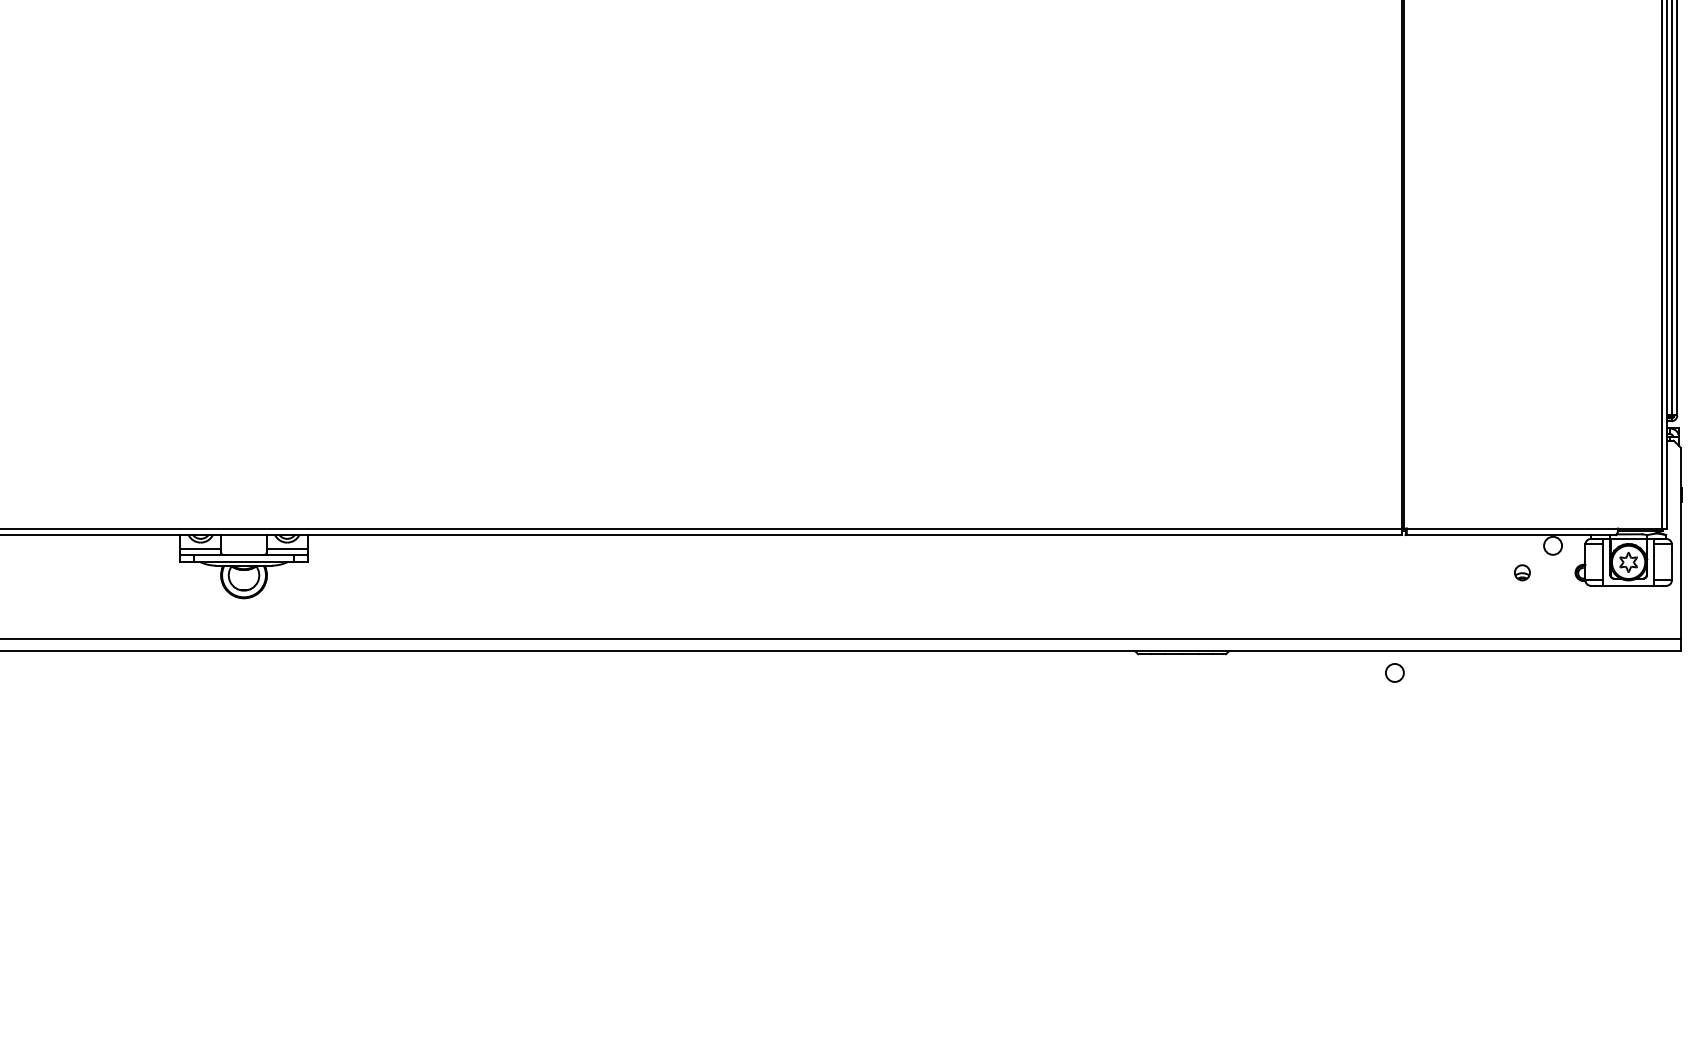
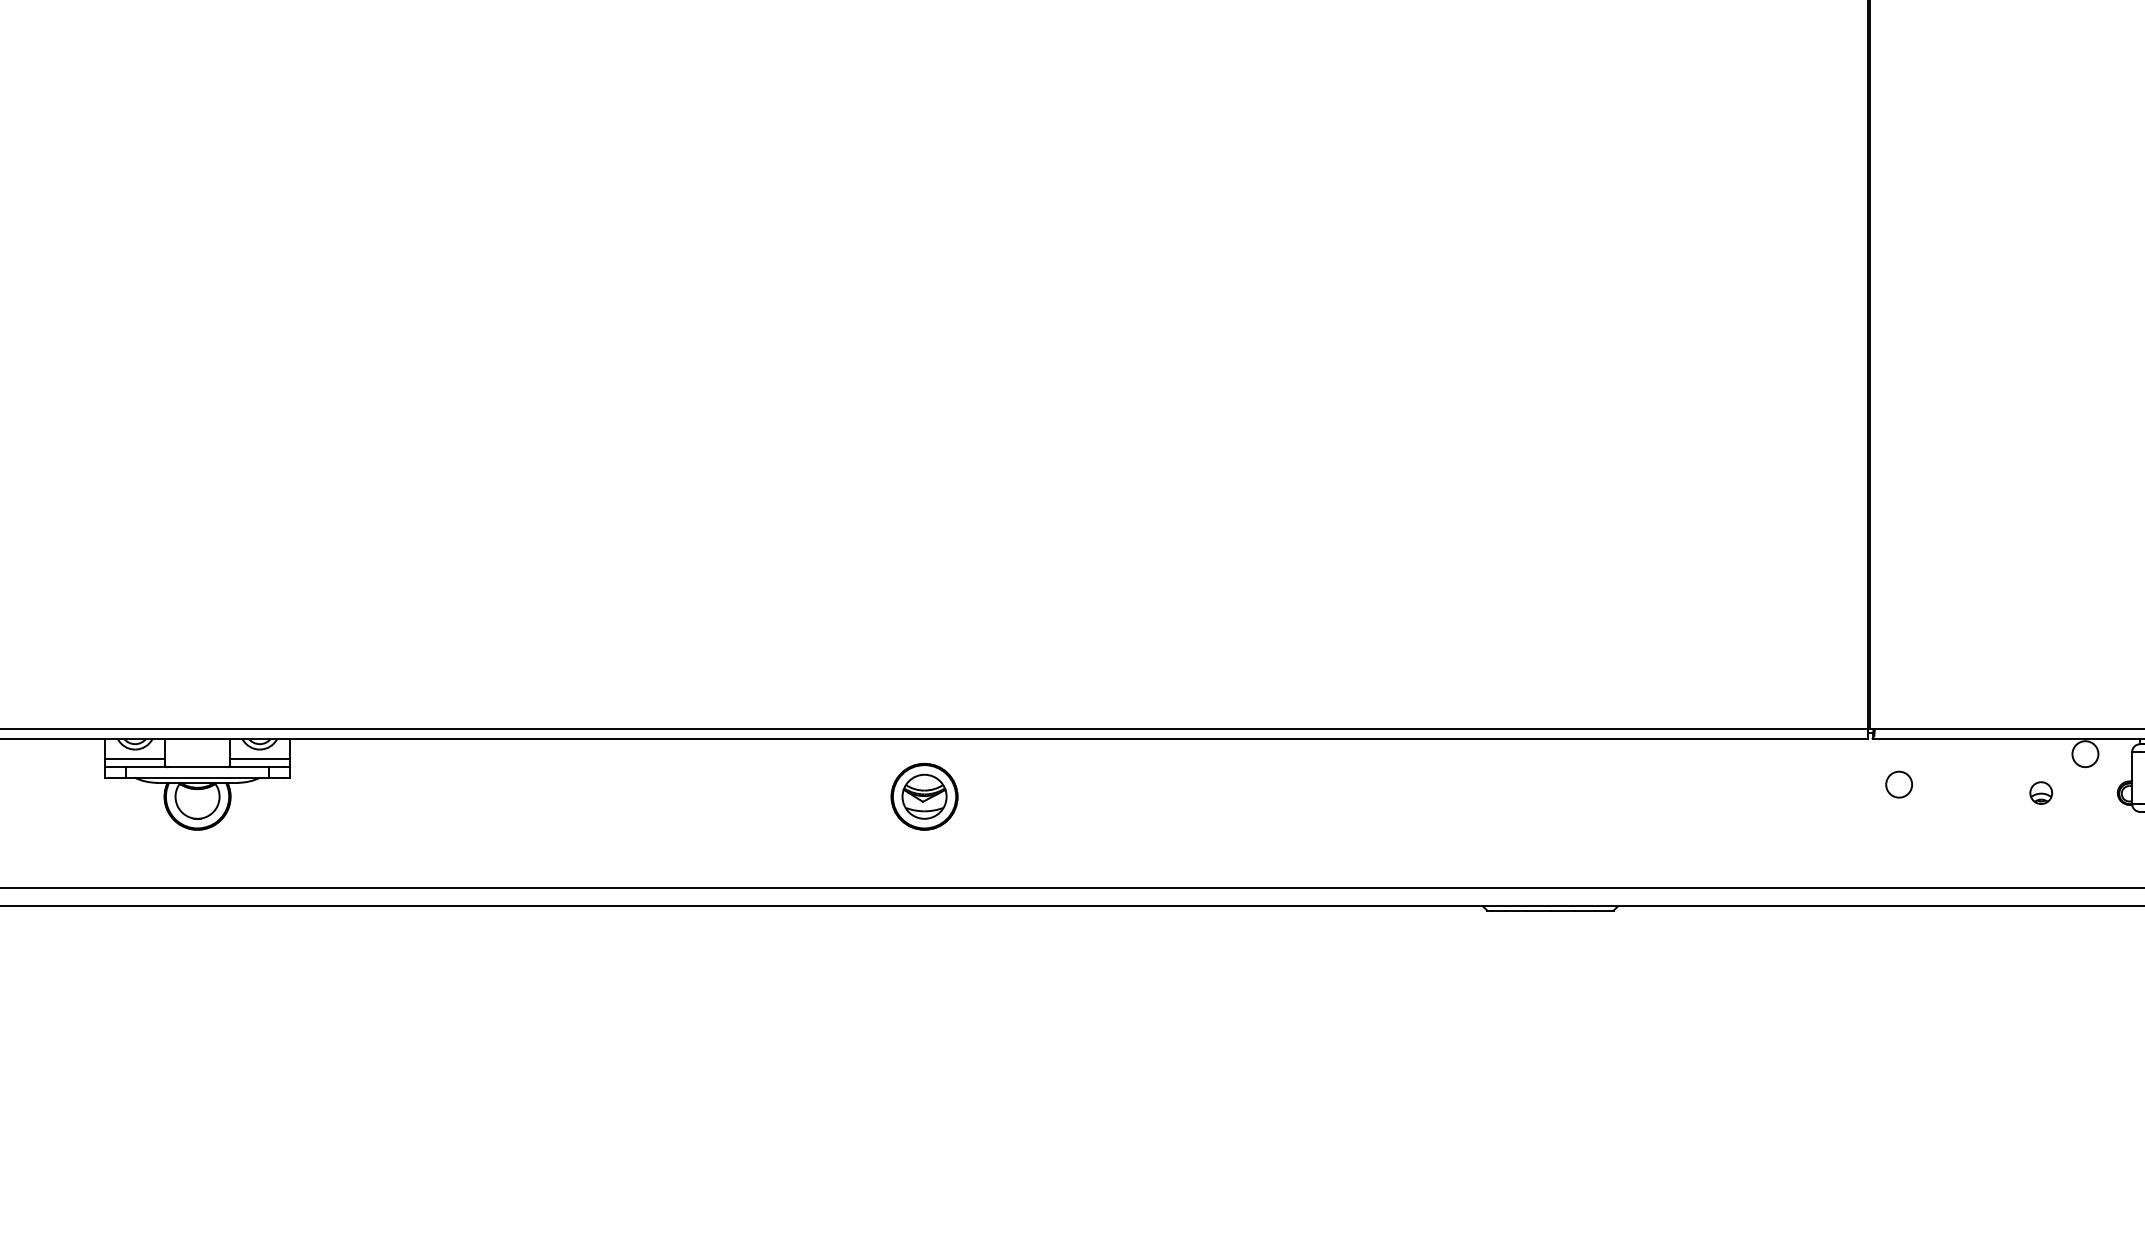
part: (747, 575) -> (923, 796), added
circle: (1394, 672) -> (1898, 783), moved

